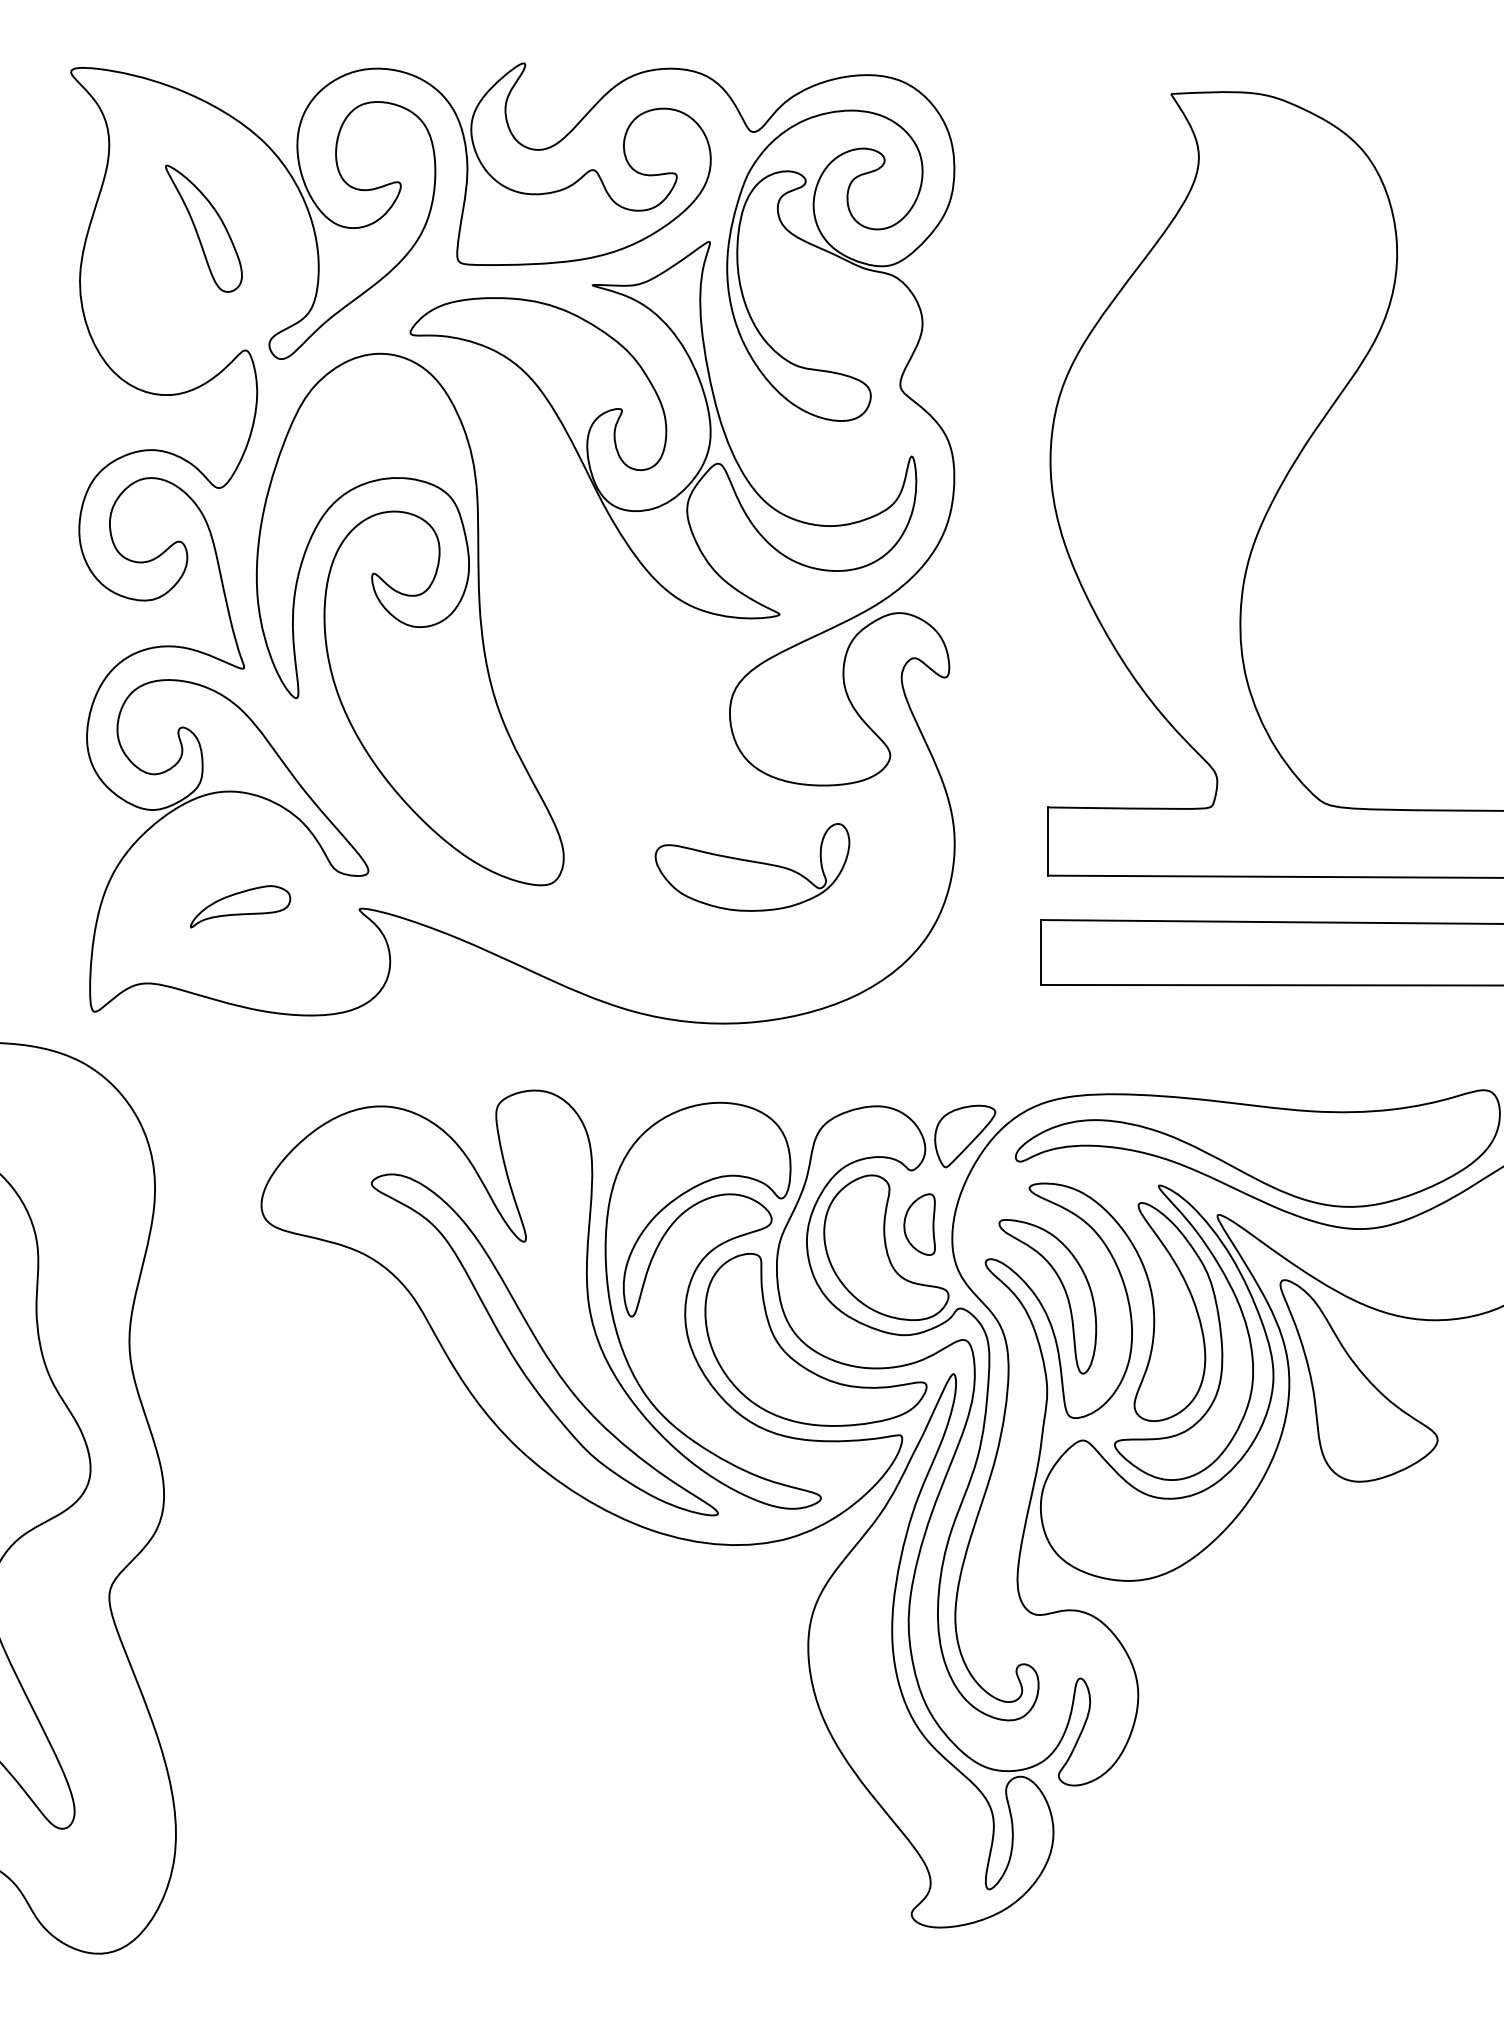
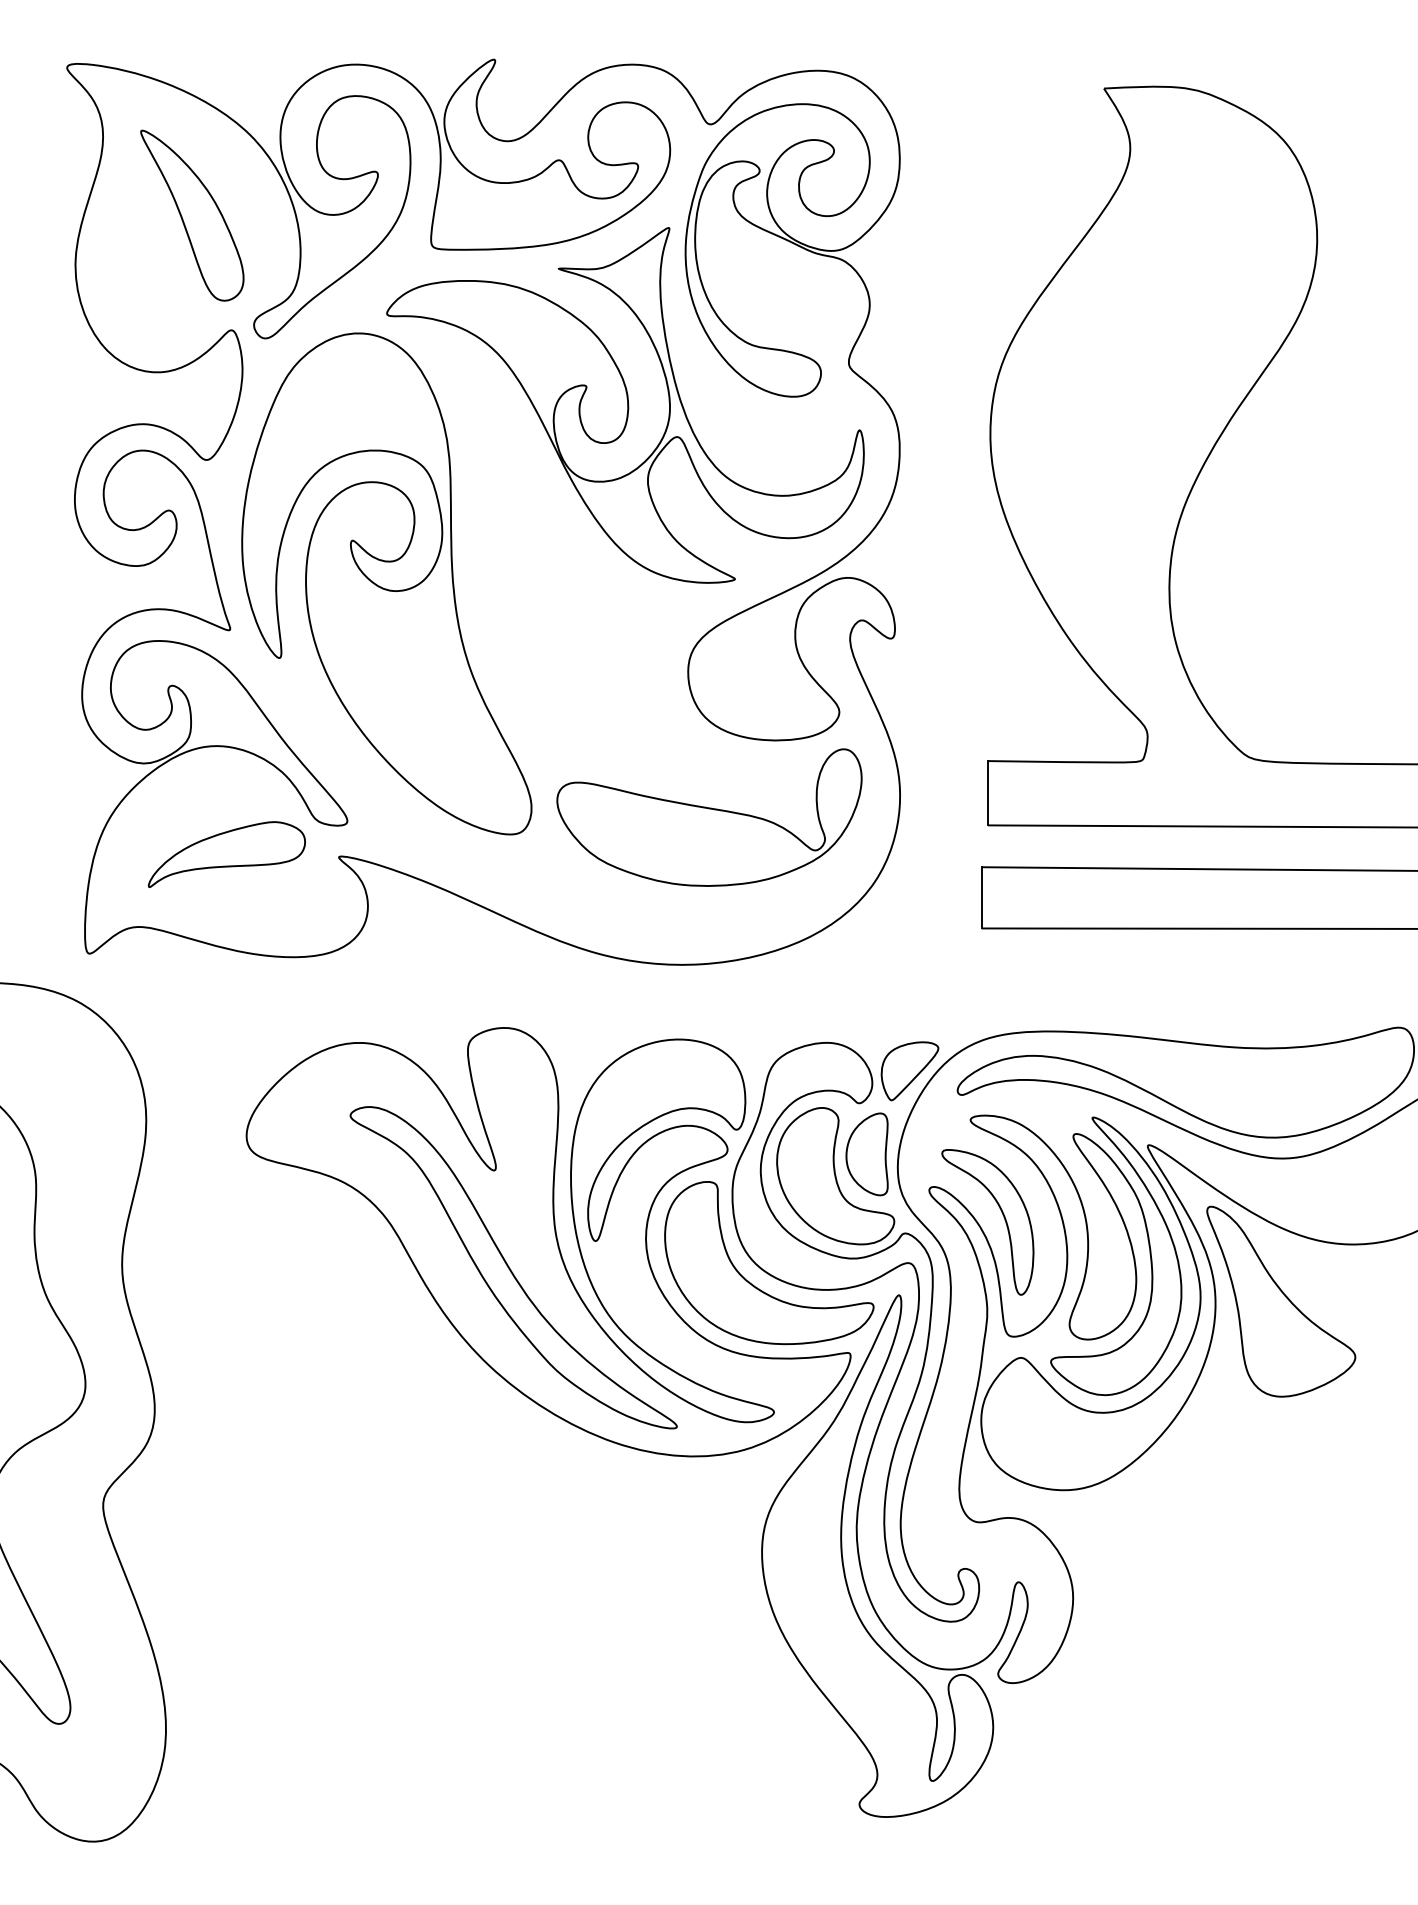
part: (203, 228) -> (191, 215), size x1.43
part: (752, 867) -> (709, 817), size x1.67
part: (240, 906) -> (226, 854), size x1.67
part: (919, 1224) -> (866, 1154), size x1.43

